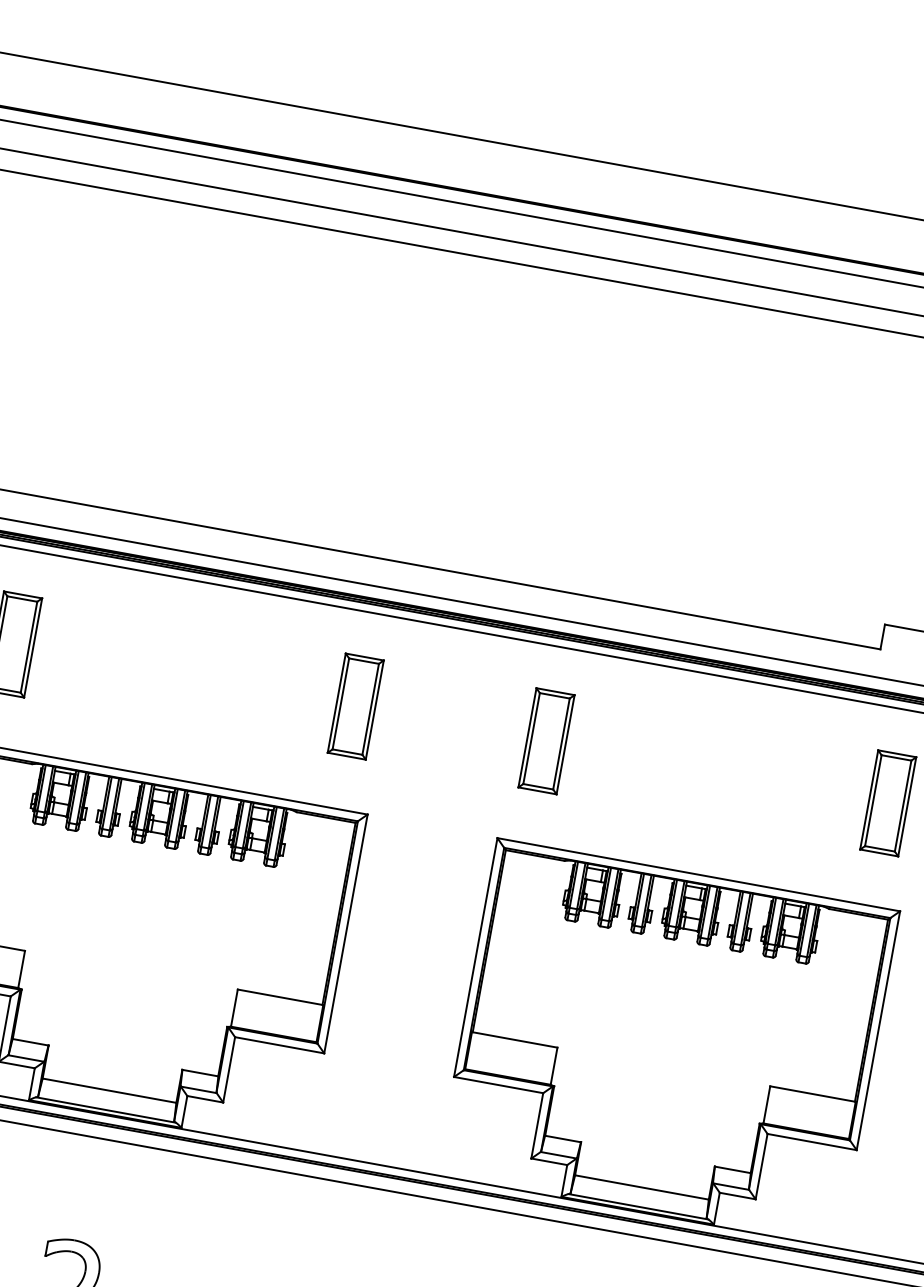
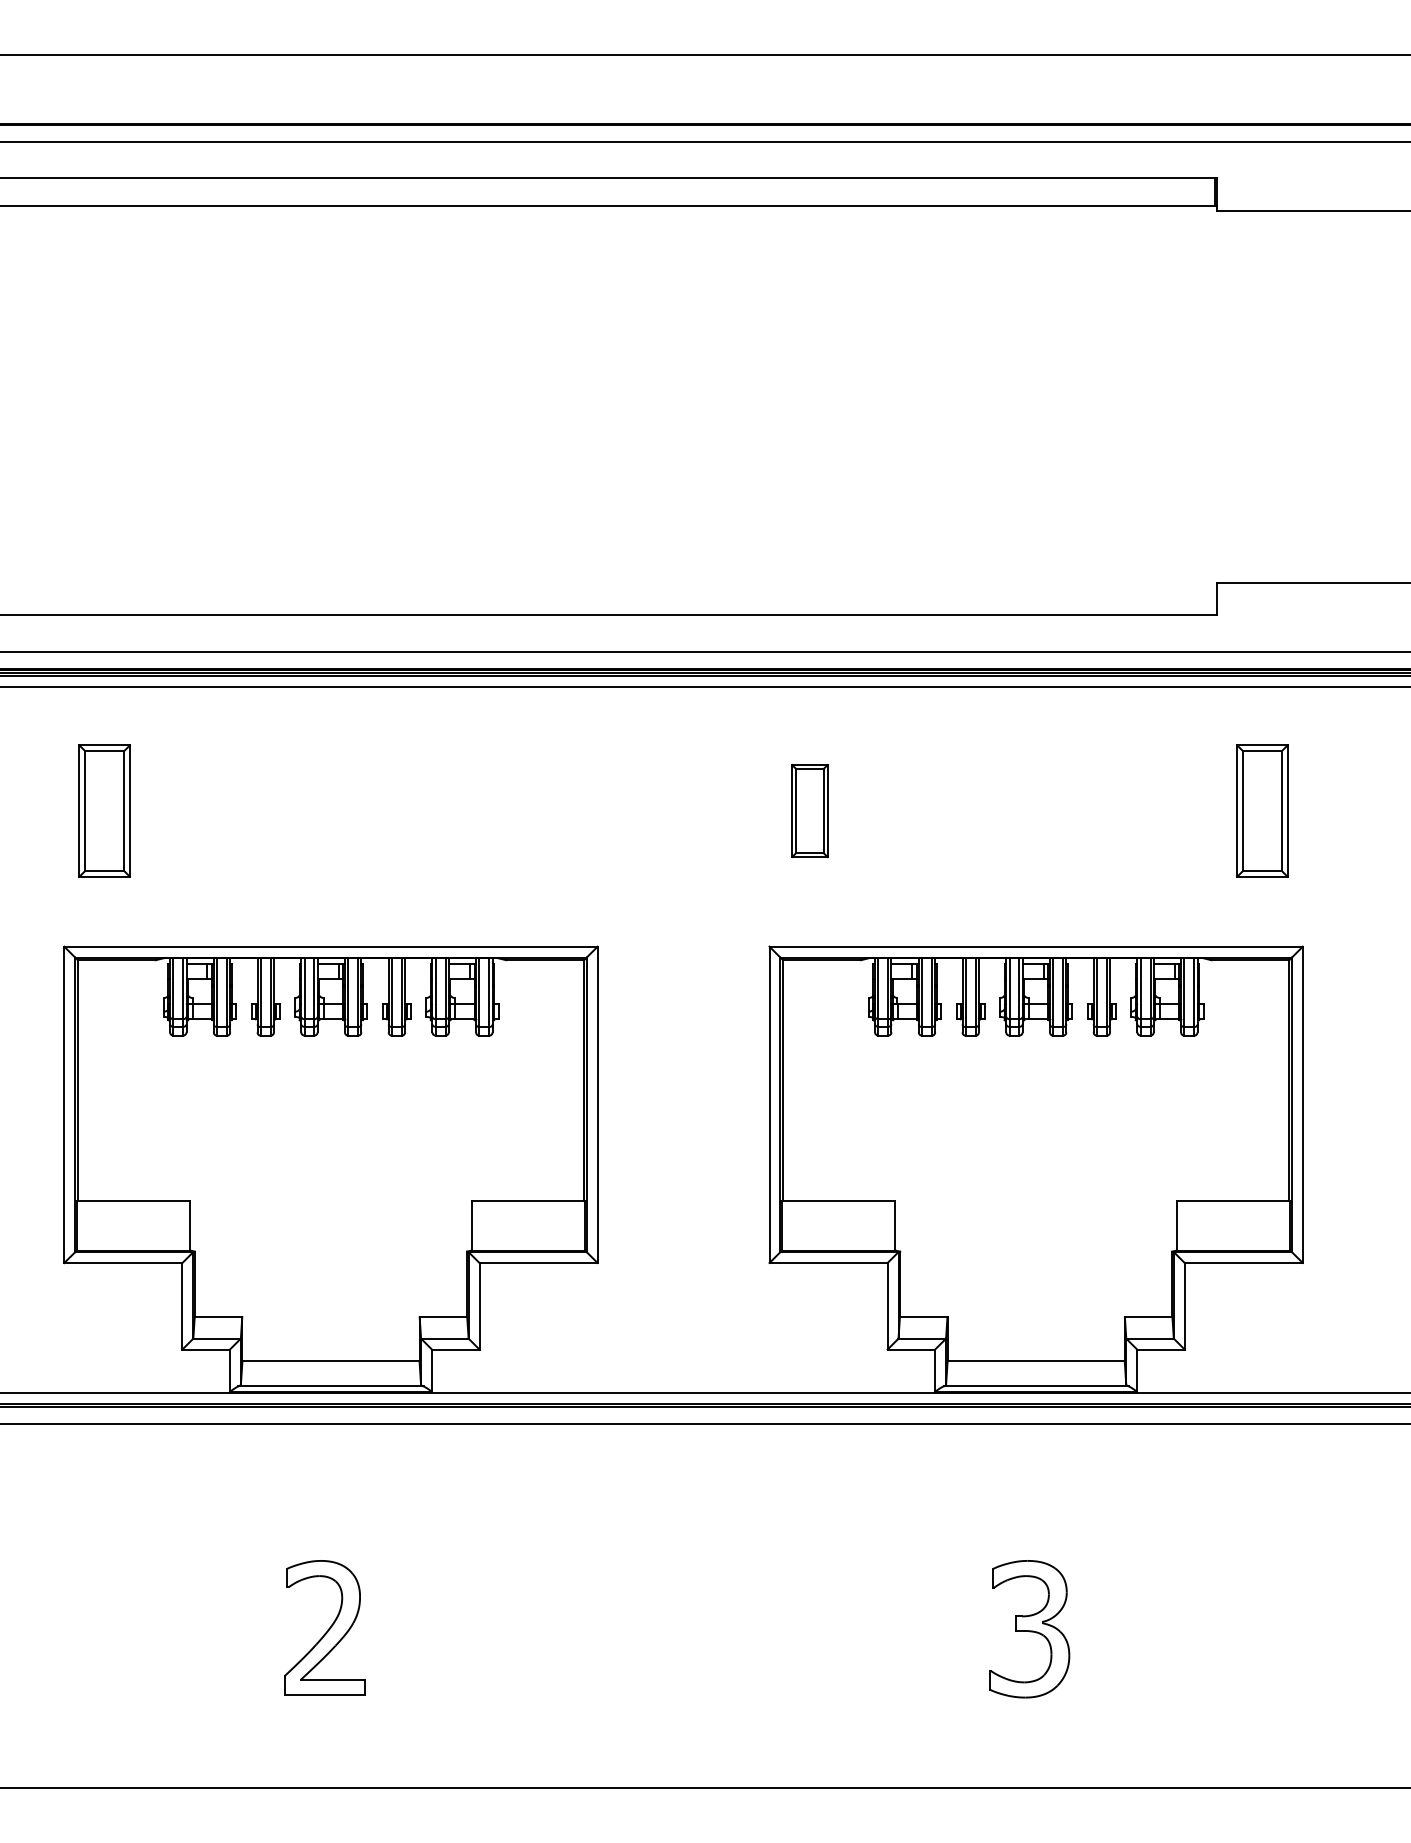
part: (356, 706) -> (557, 810), removed
part: (546, 740) -> (809, 810), size x0.7

